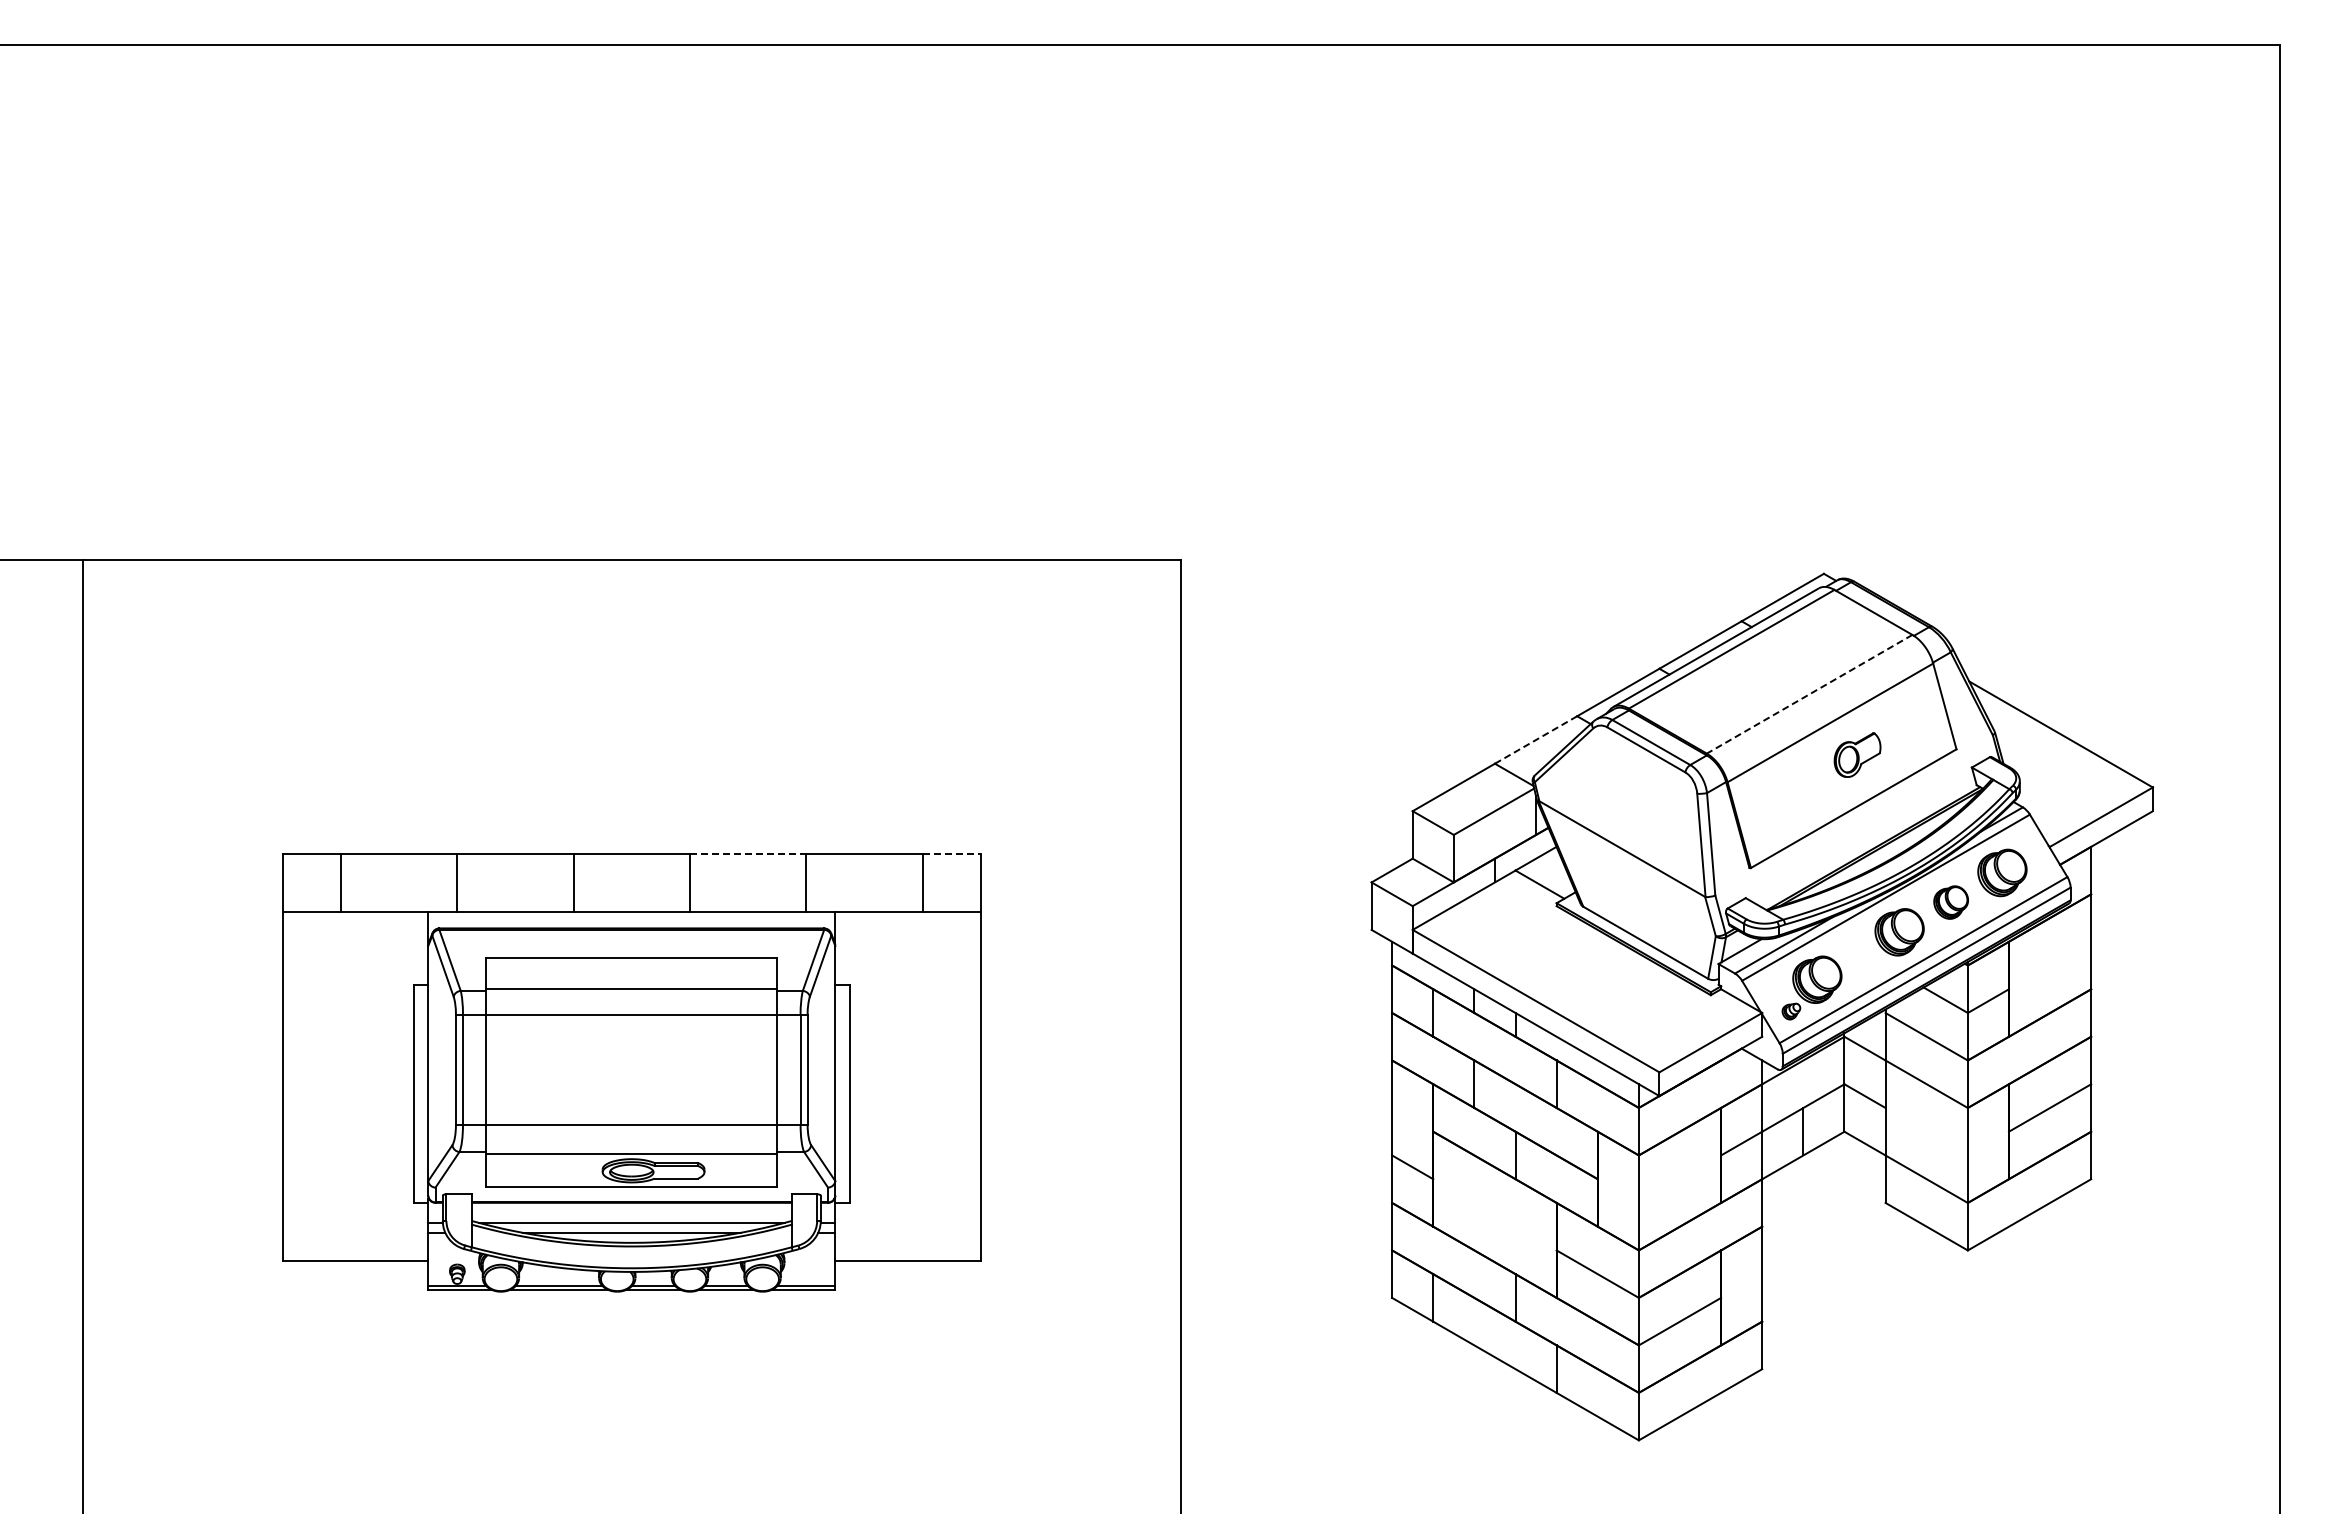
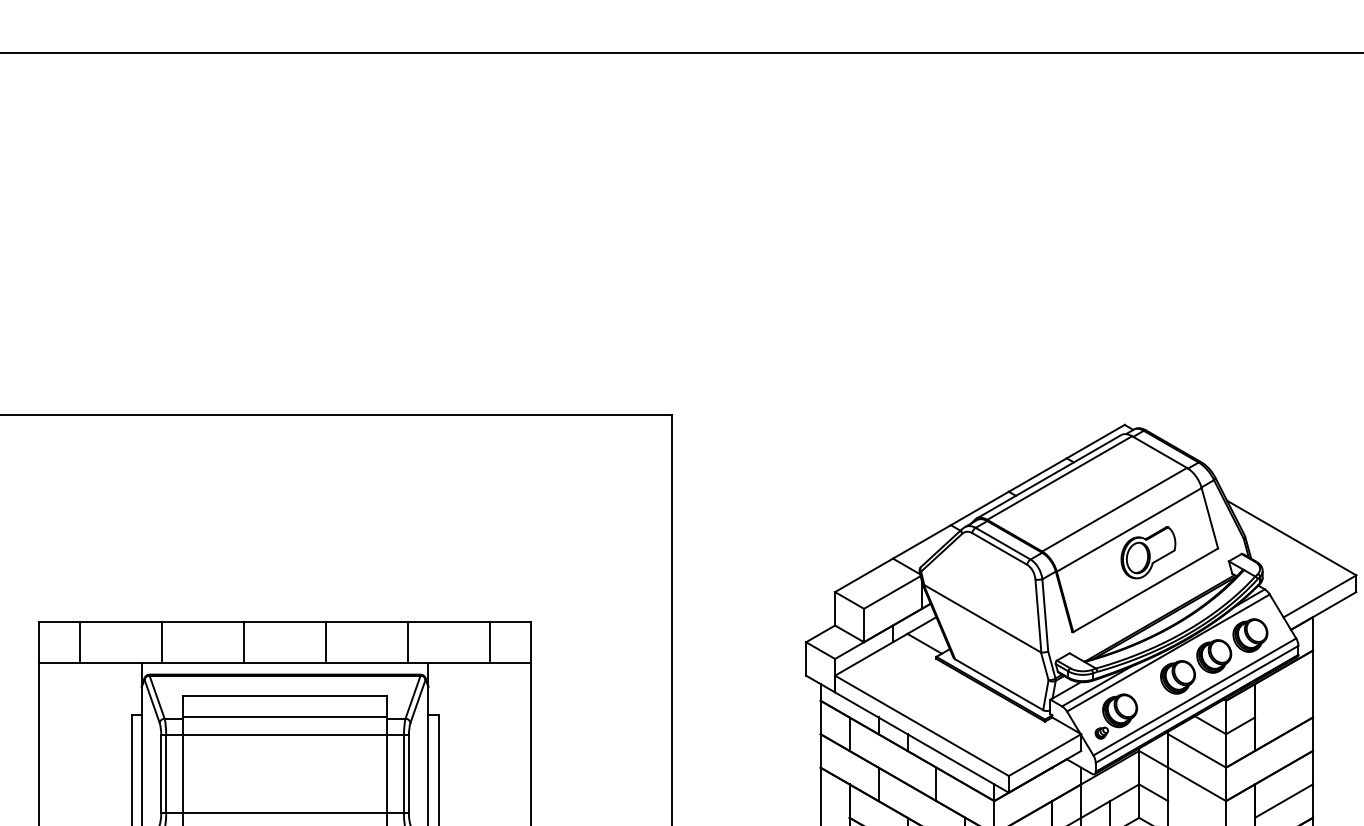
line: (1809, 694) -> (1114, 509), dashed -> solid
line: (1535, 740) -> (921, 542), dashed -> solid
part: (1857, 754) -> (1148, 552), size x1.67
line: (748, 854) -> (367, 622), dashed -> solid
line: (952, 854) -> (510, 622), dashed -> solid
part: (1951, 902) -> (1214, 656), size x1.43

